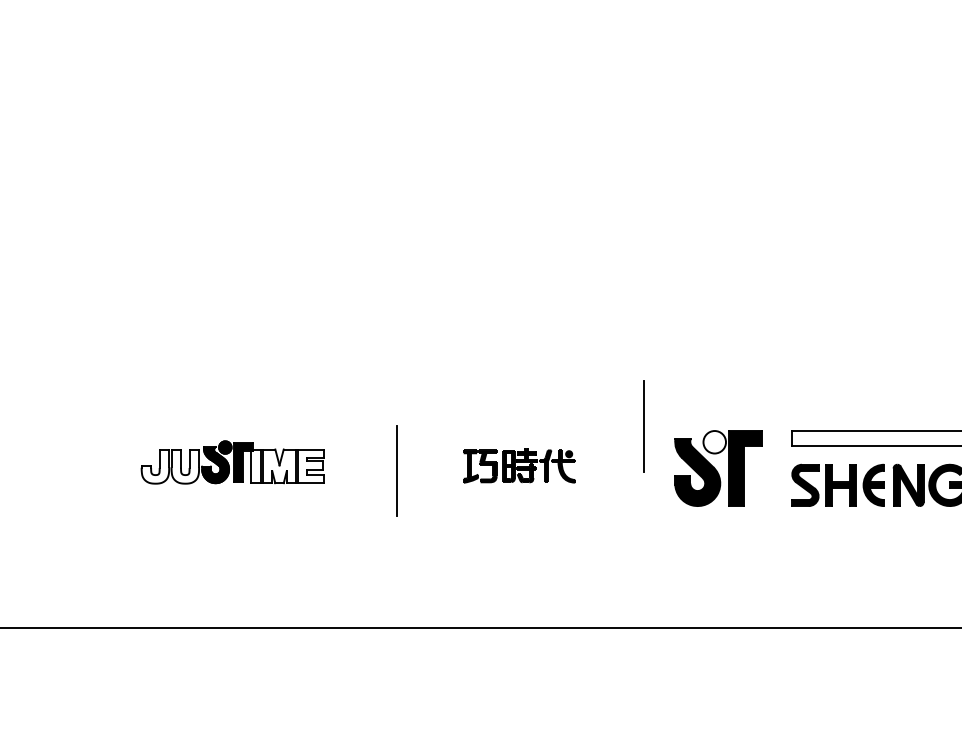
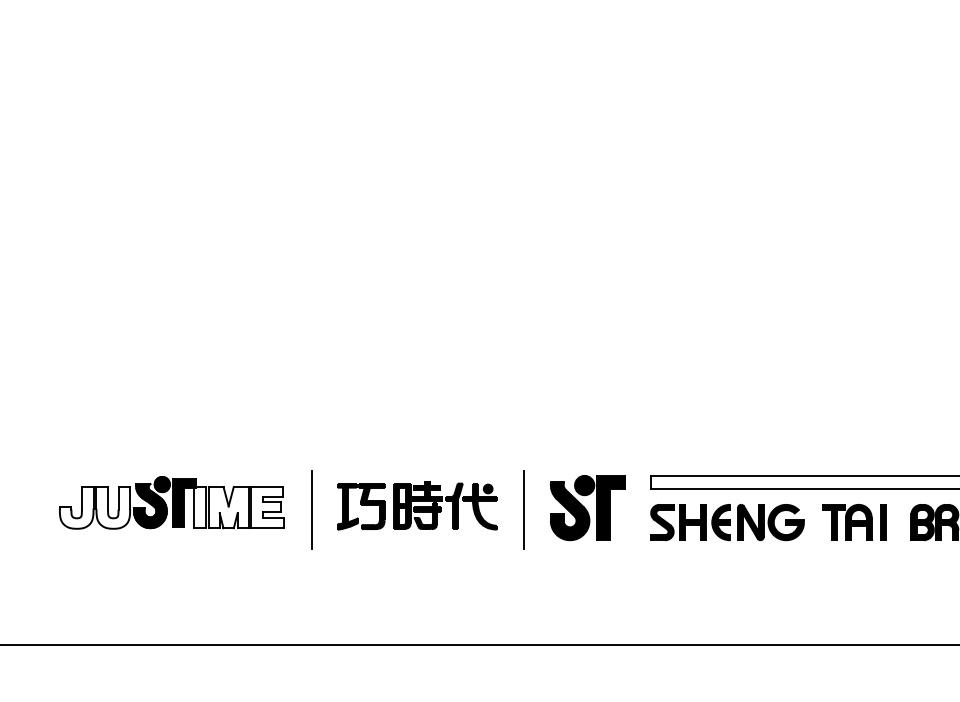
line: (643, 425) -> (523, 509), moved
fill: (714, 442) -> (584, 485), added
part: (232, 462) -> (171, 502), size x1.43
part: (519, 465) -> (417, 505), size x1.67

